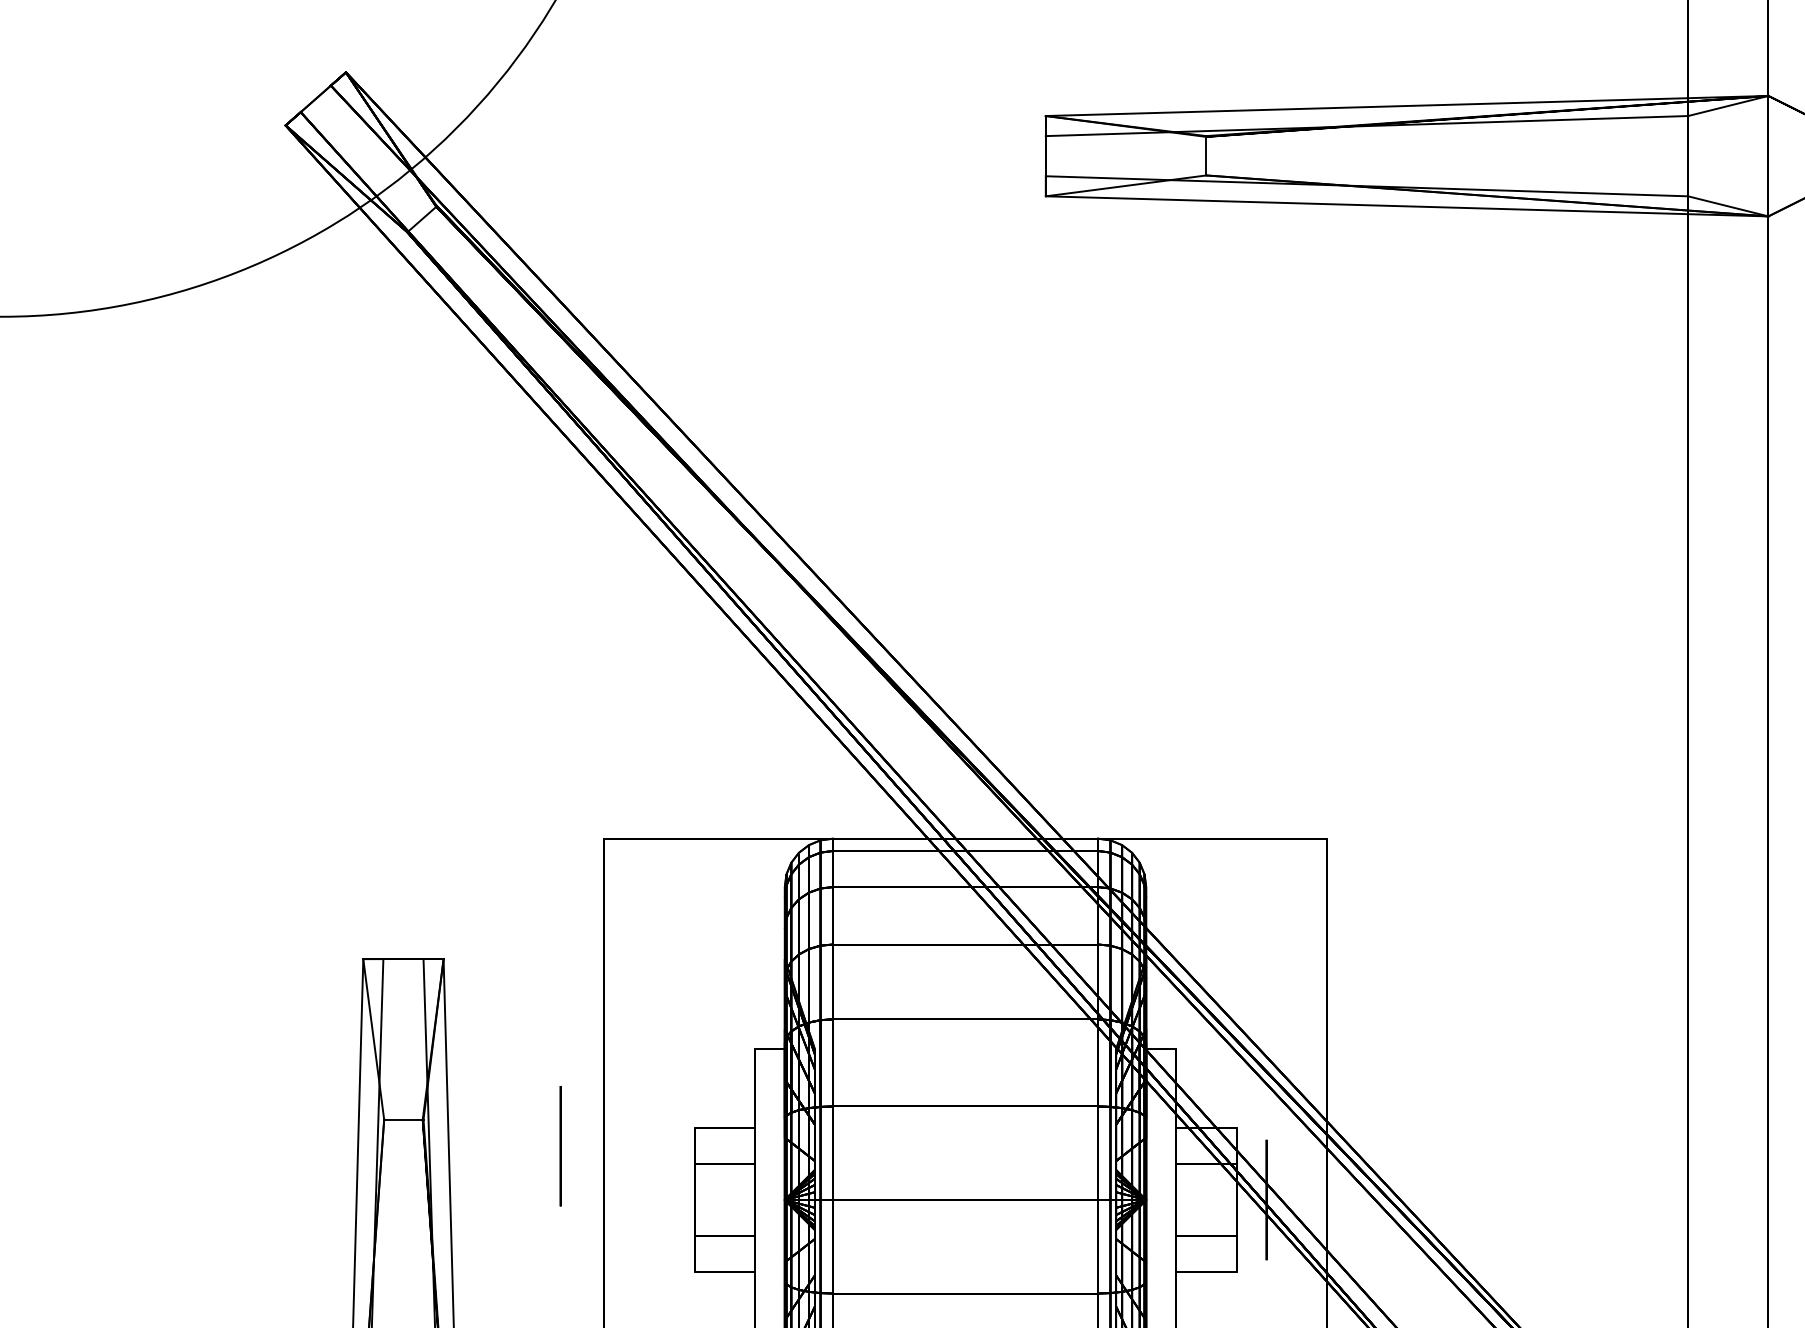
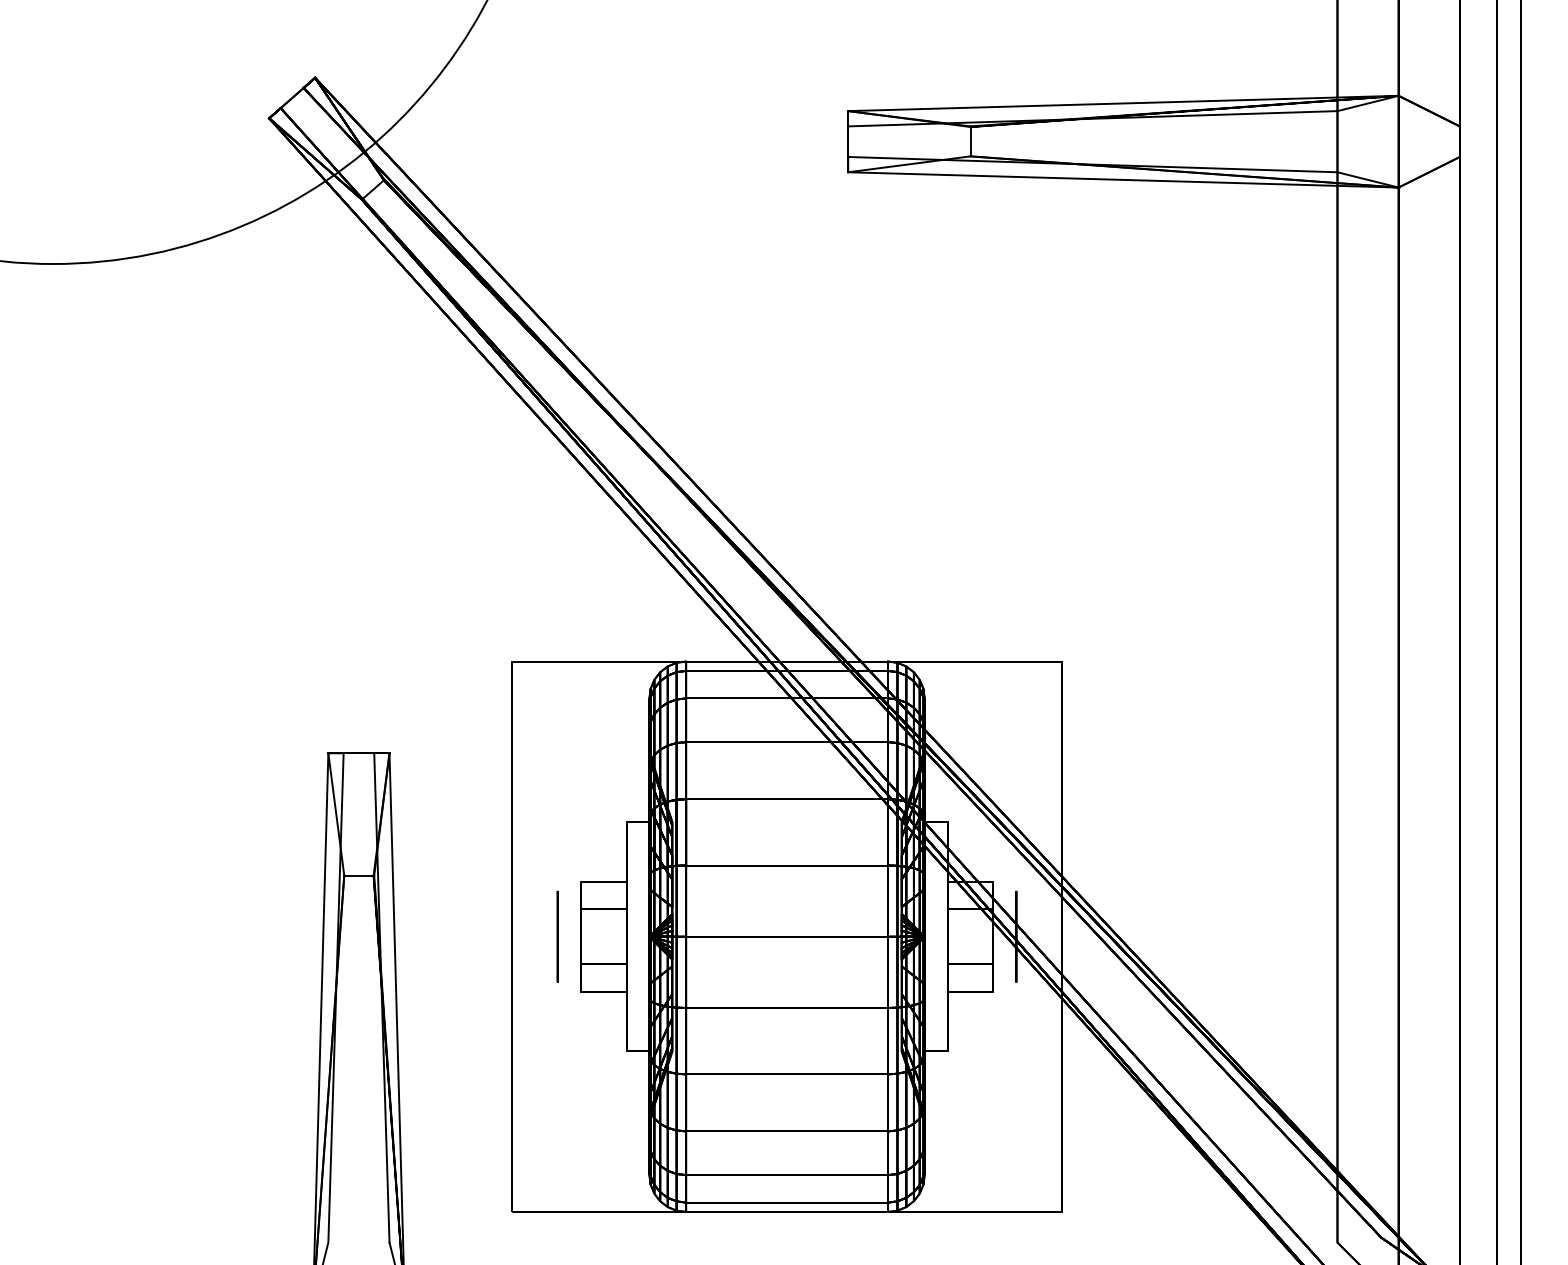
circle: (560, 1145) -> (557, 936), moved

